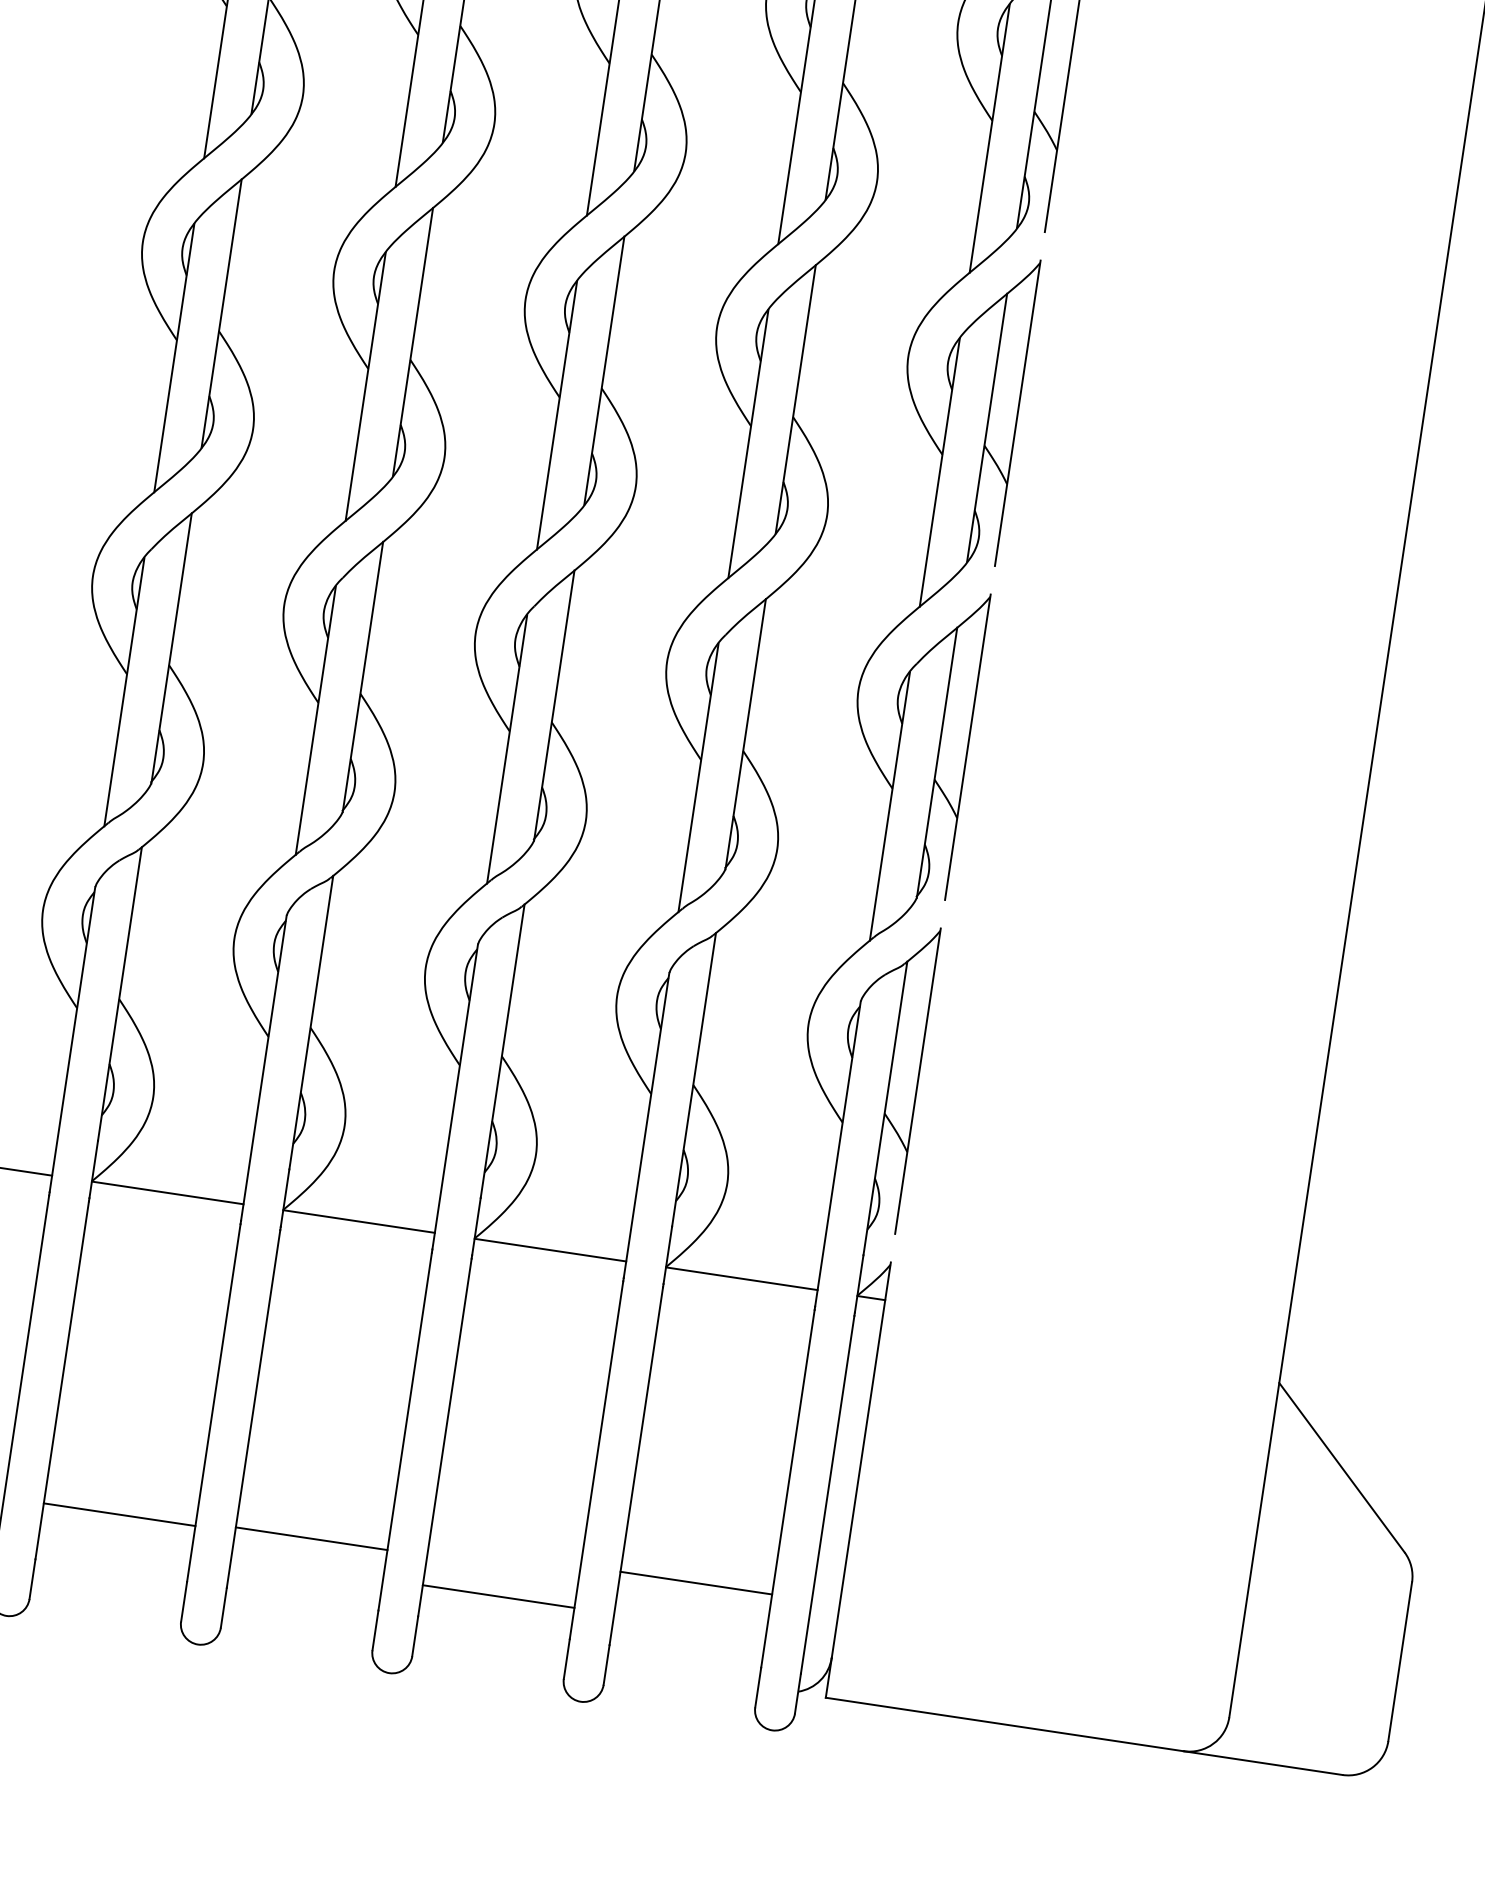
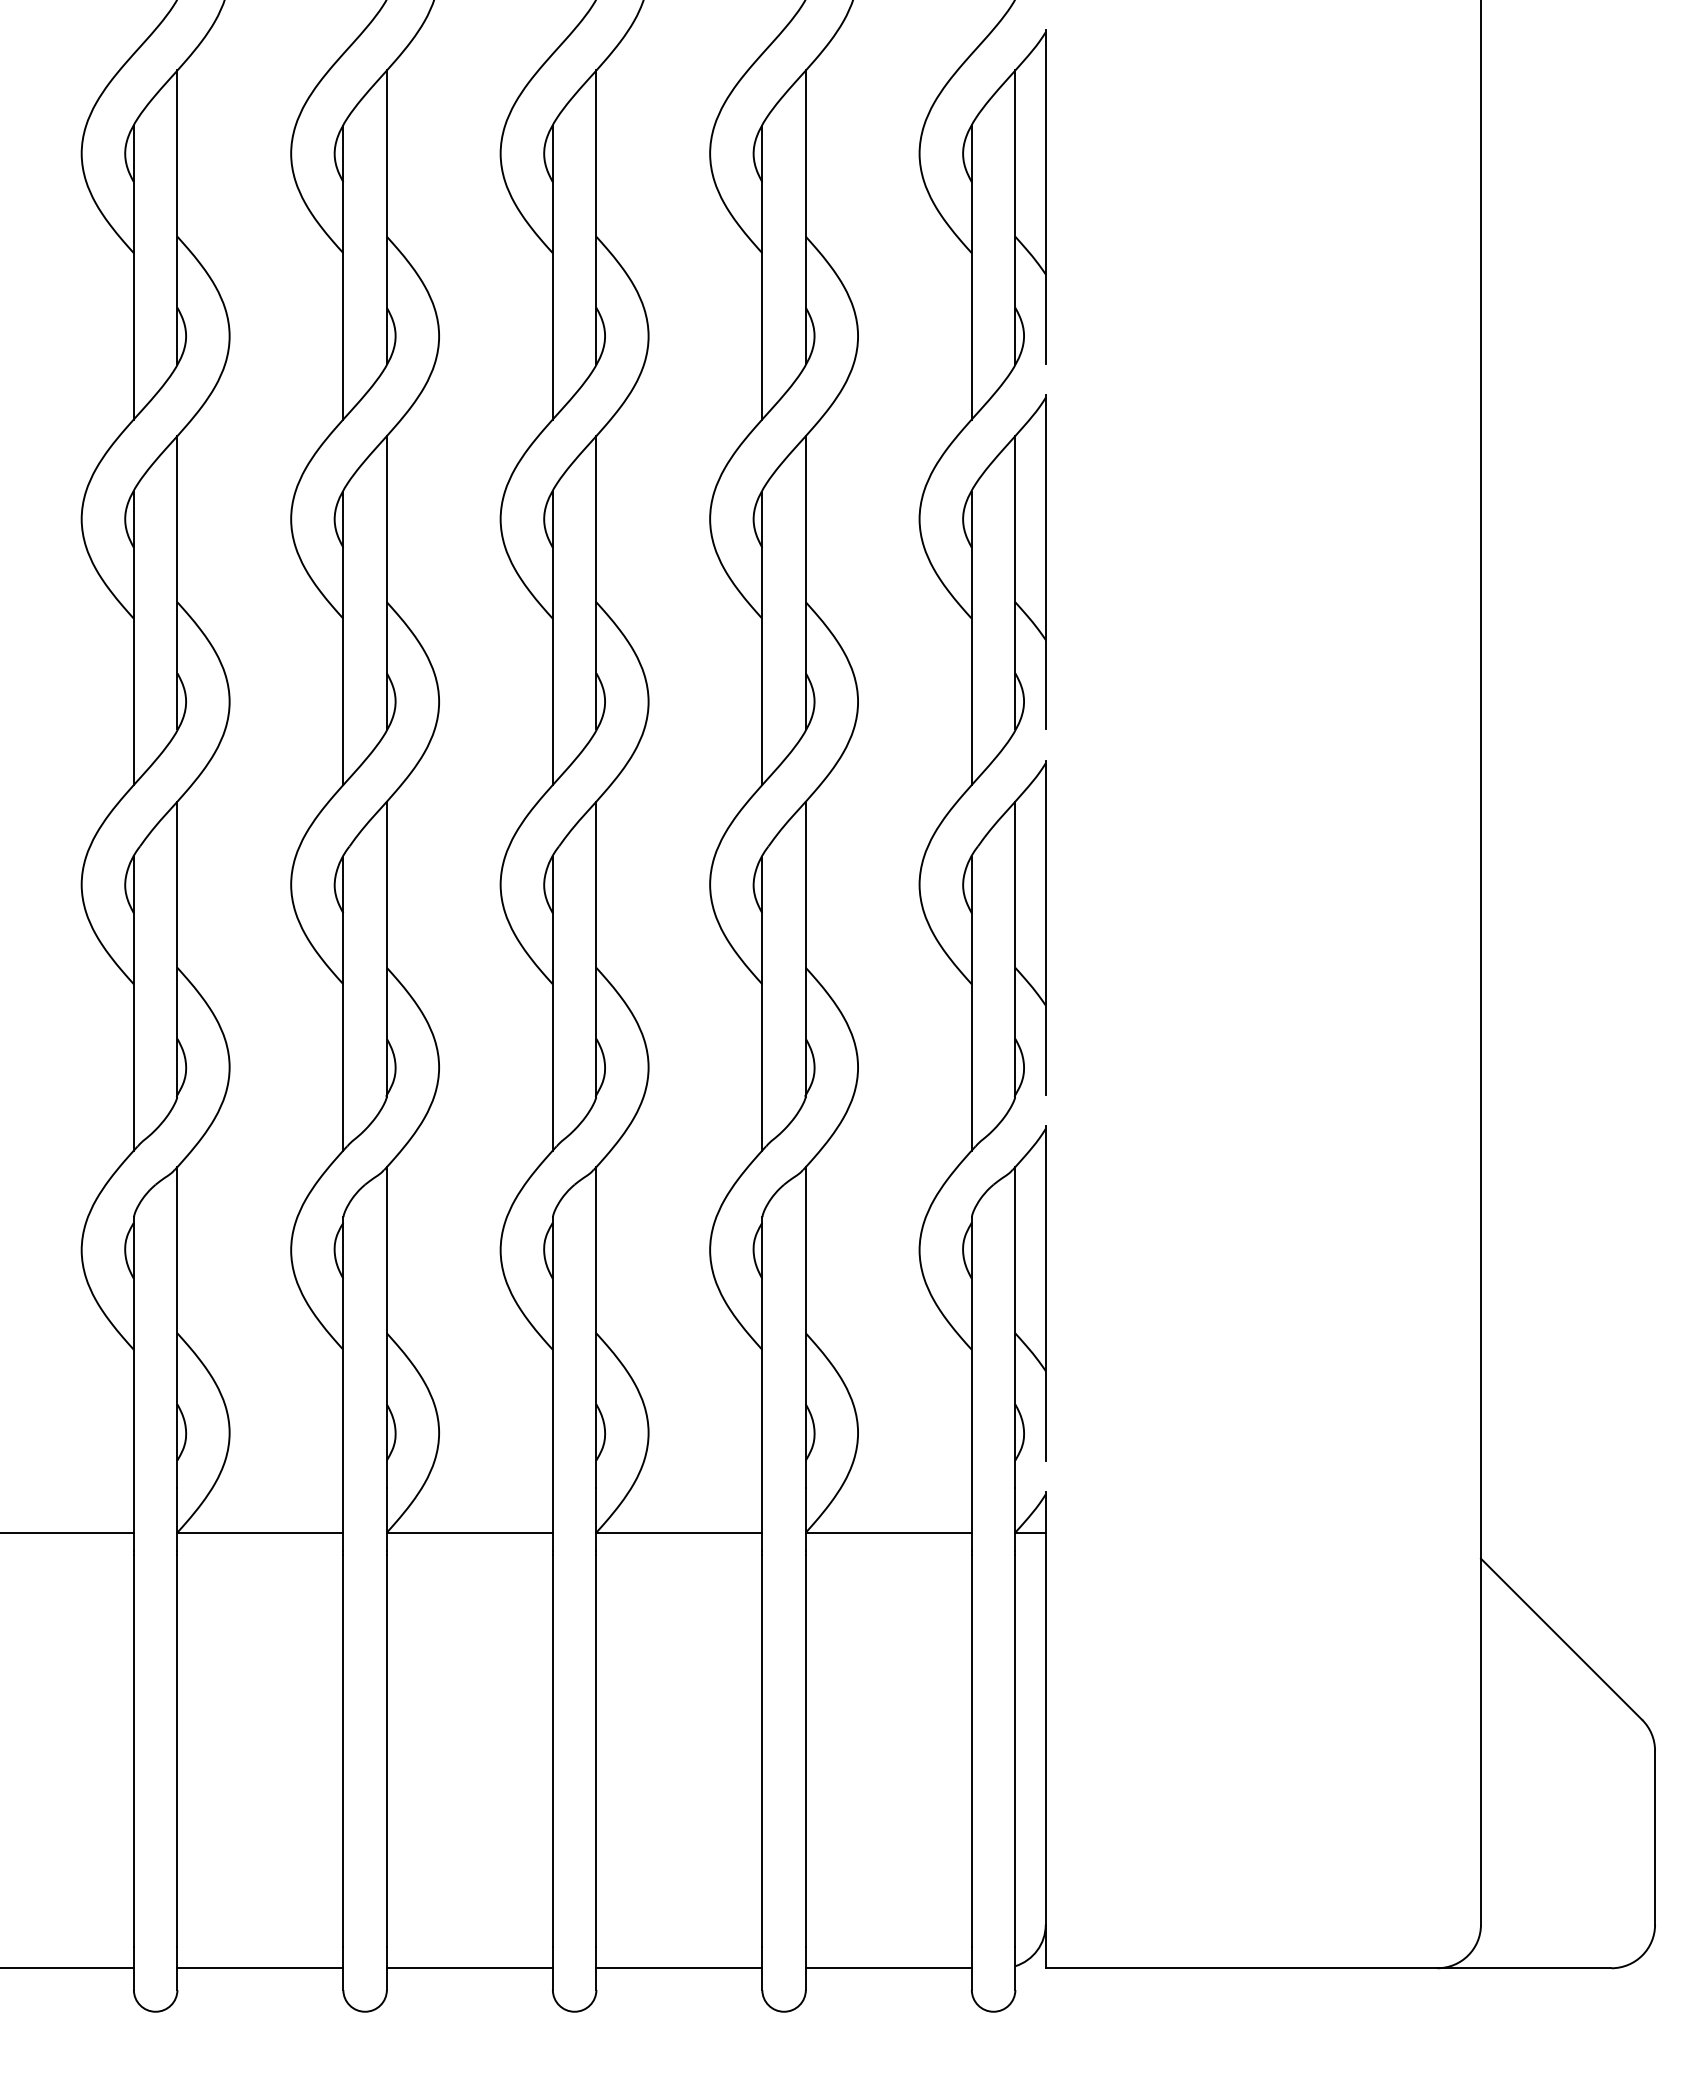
line: (119, 1514) -> (260, 1968), moved
line: (311, 1538) -> (469, 1968), moved
line: (695, 1583) -> (888, 1968), moved
line: (498, 1596) -> (679, 1968), moved

